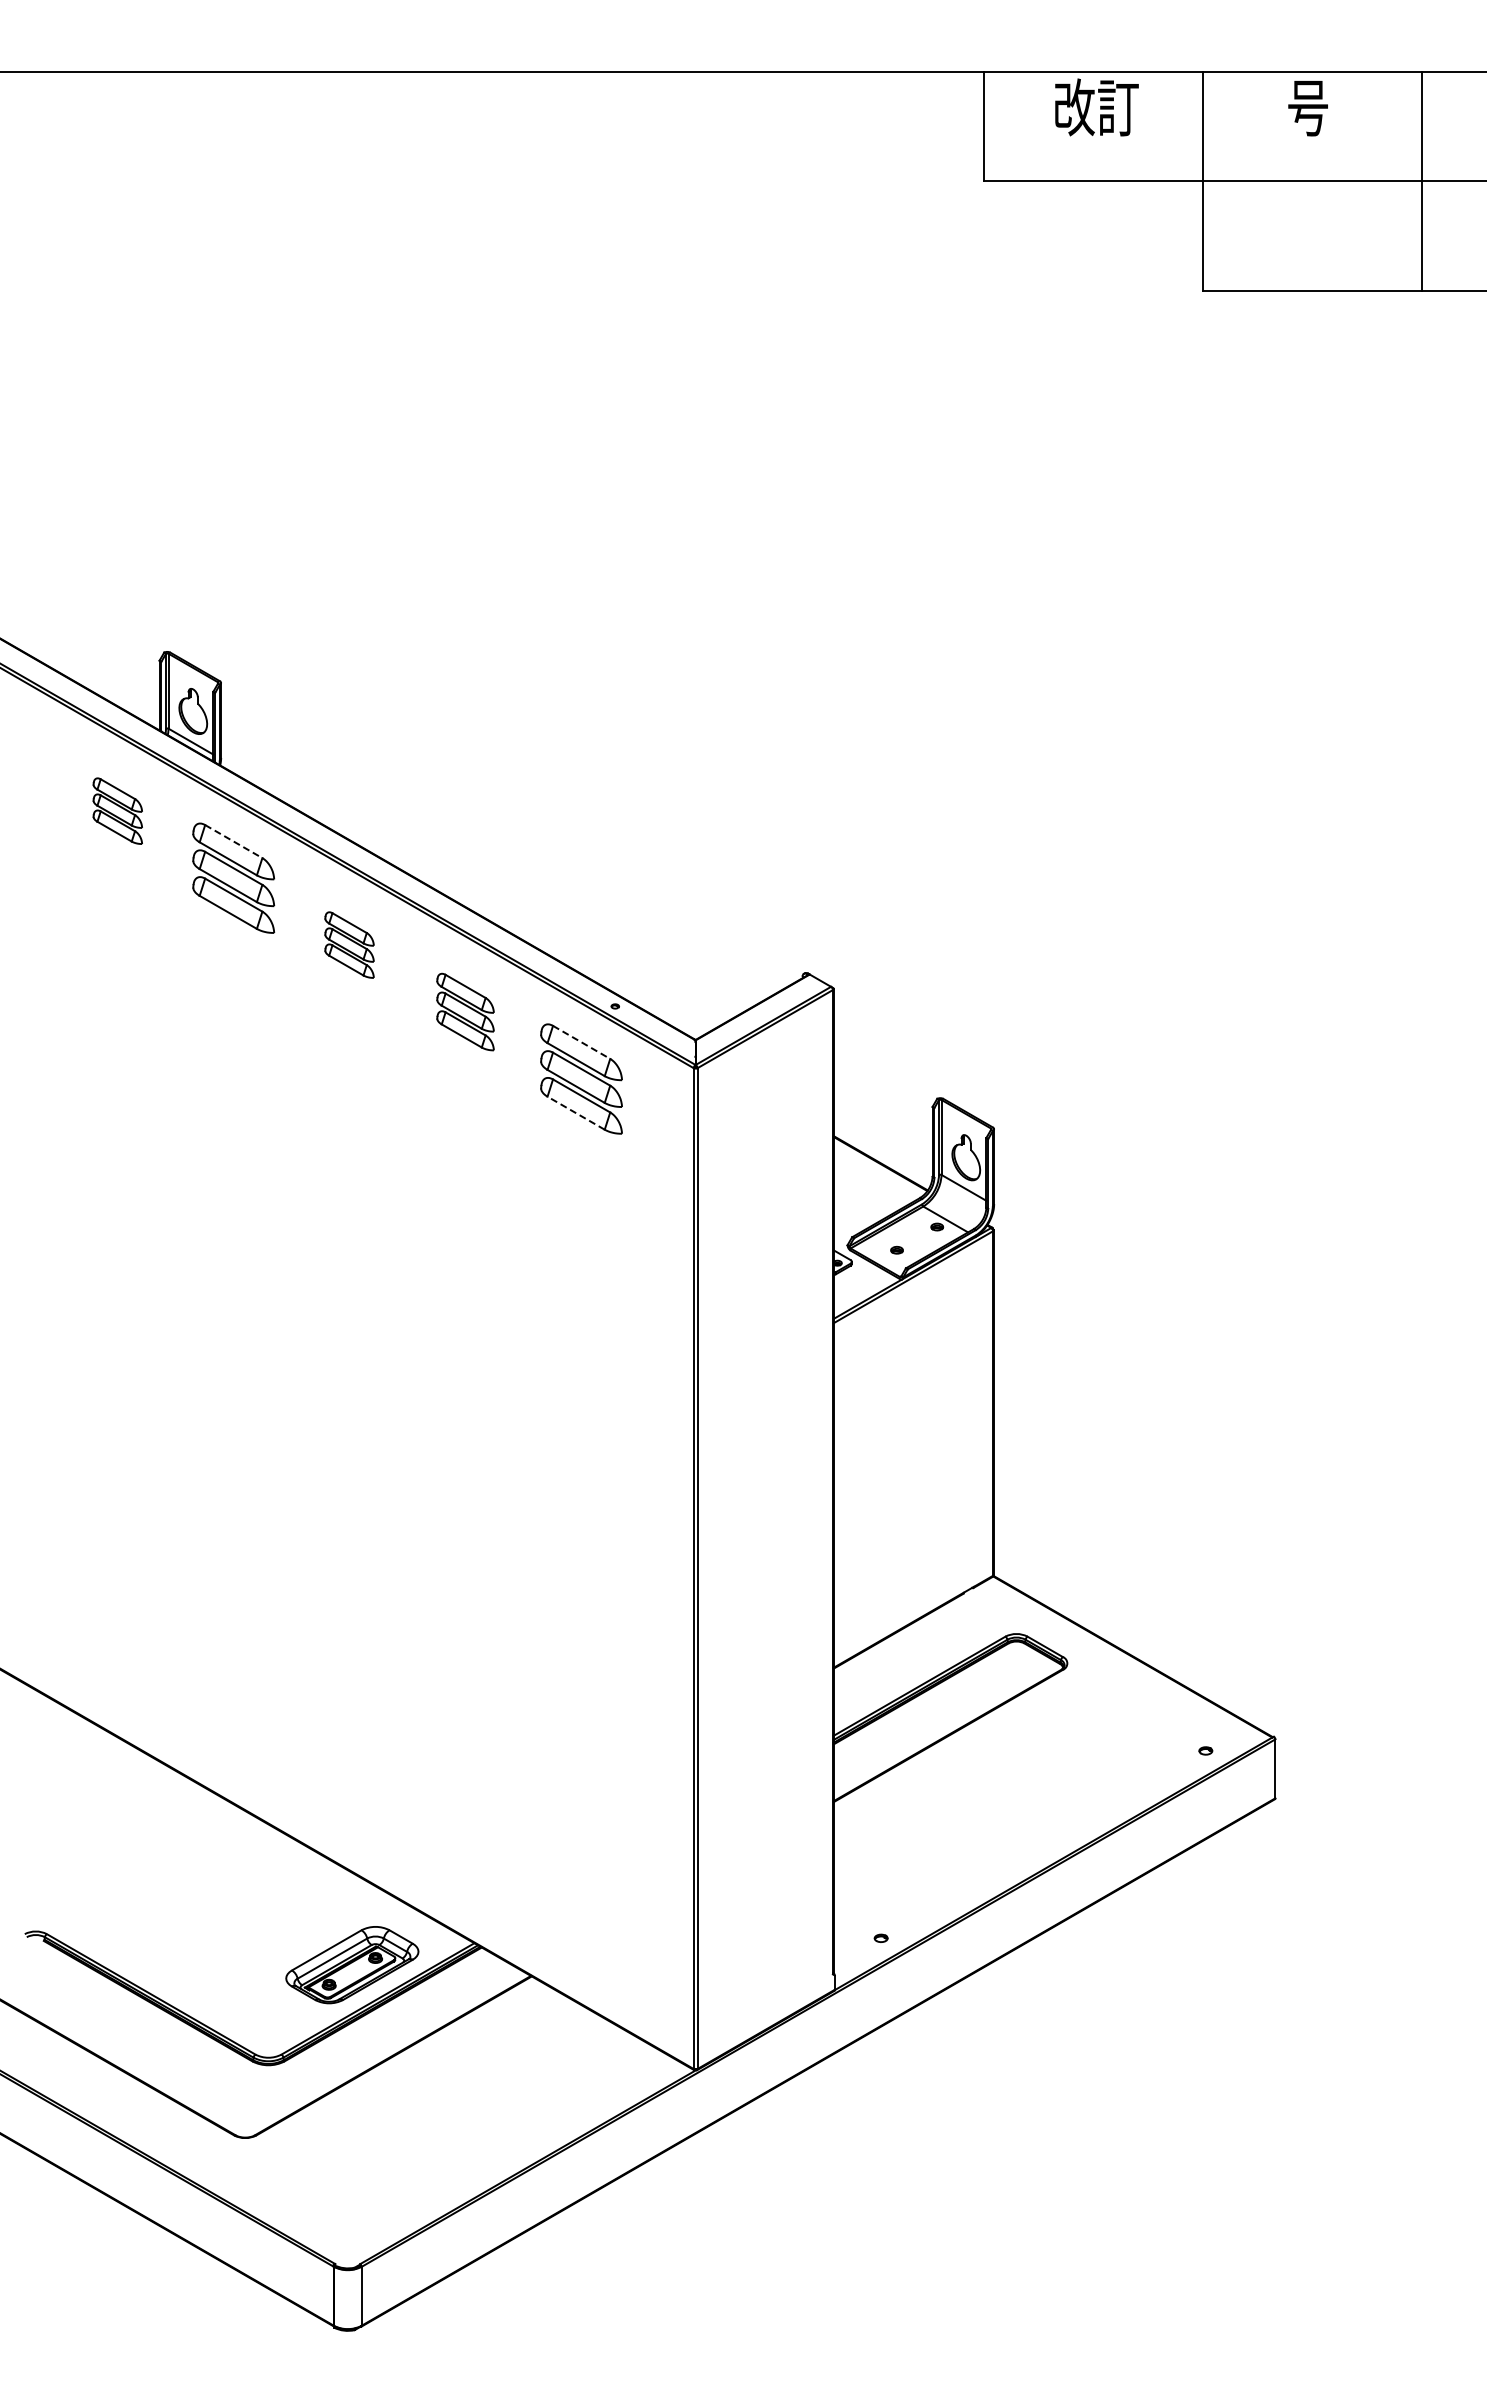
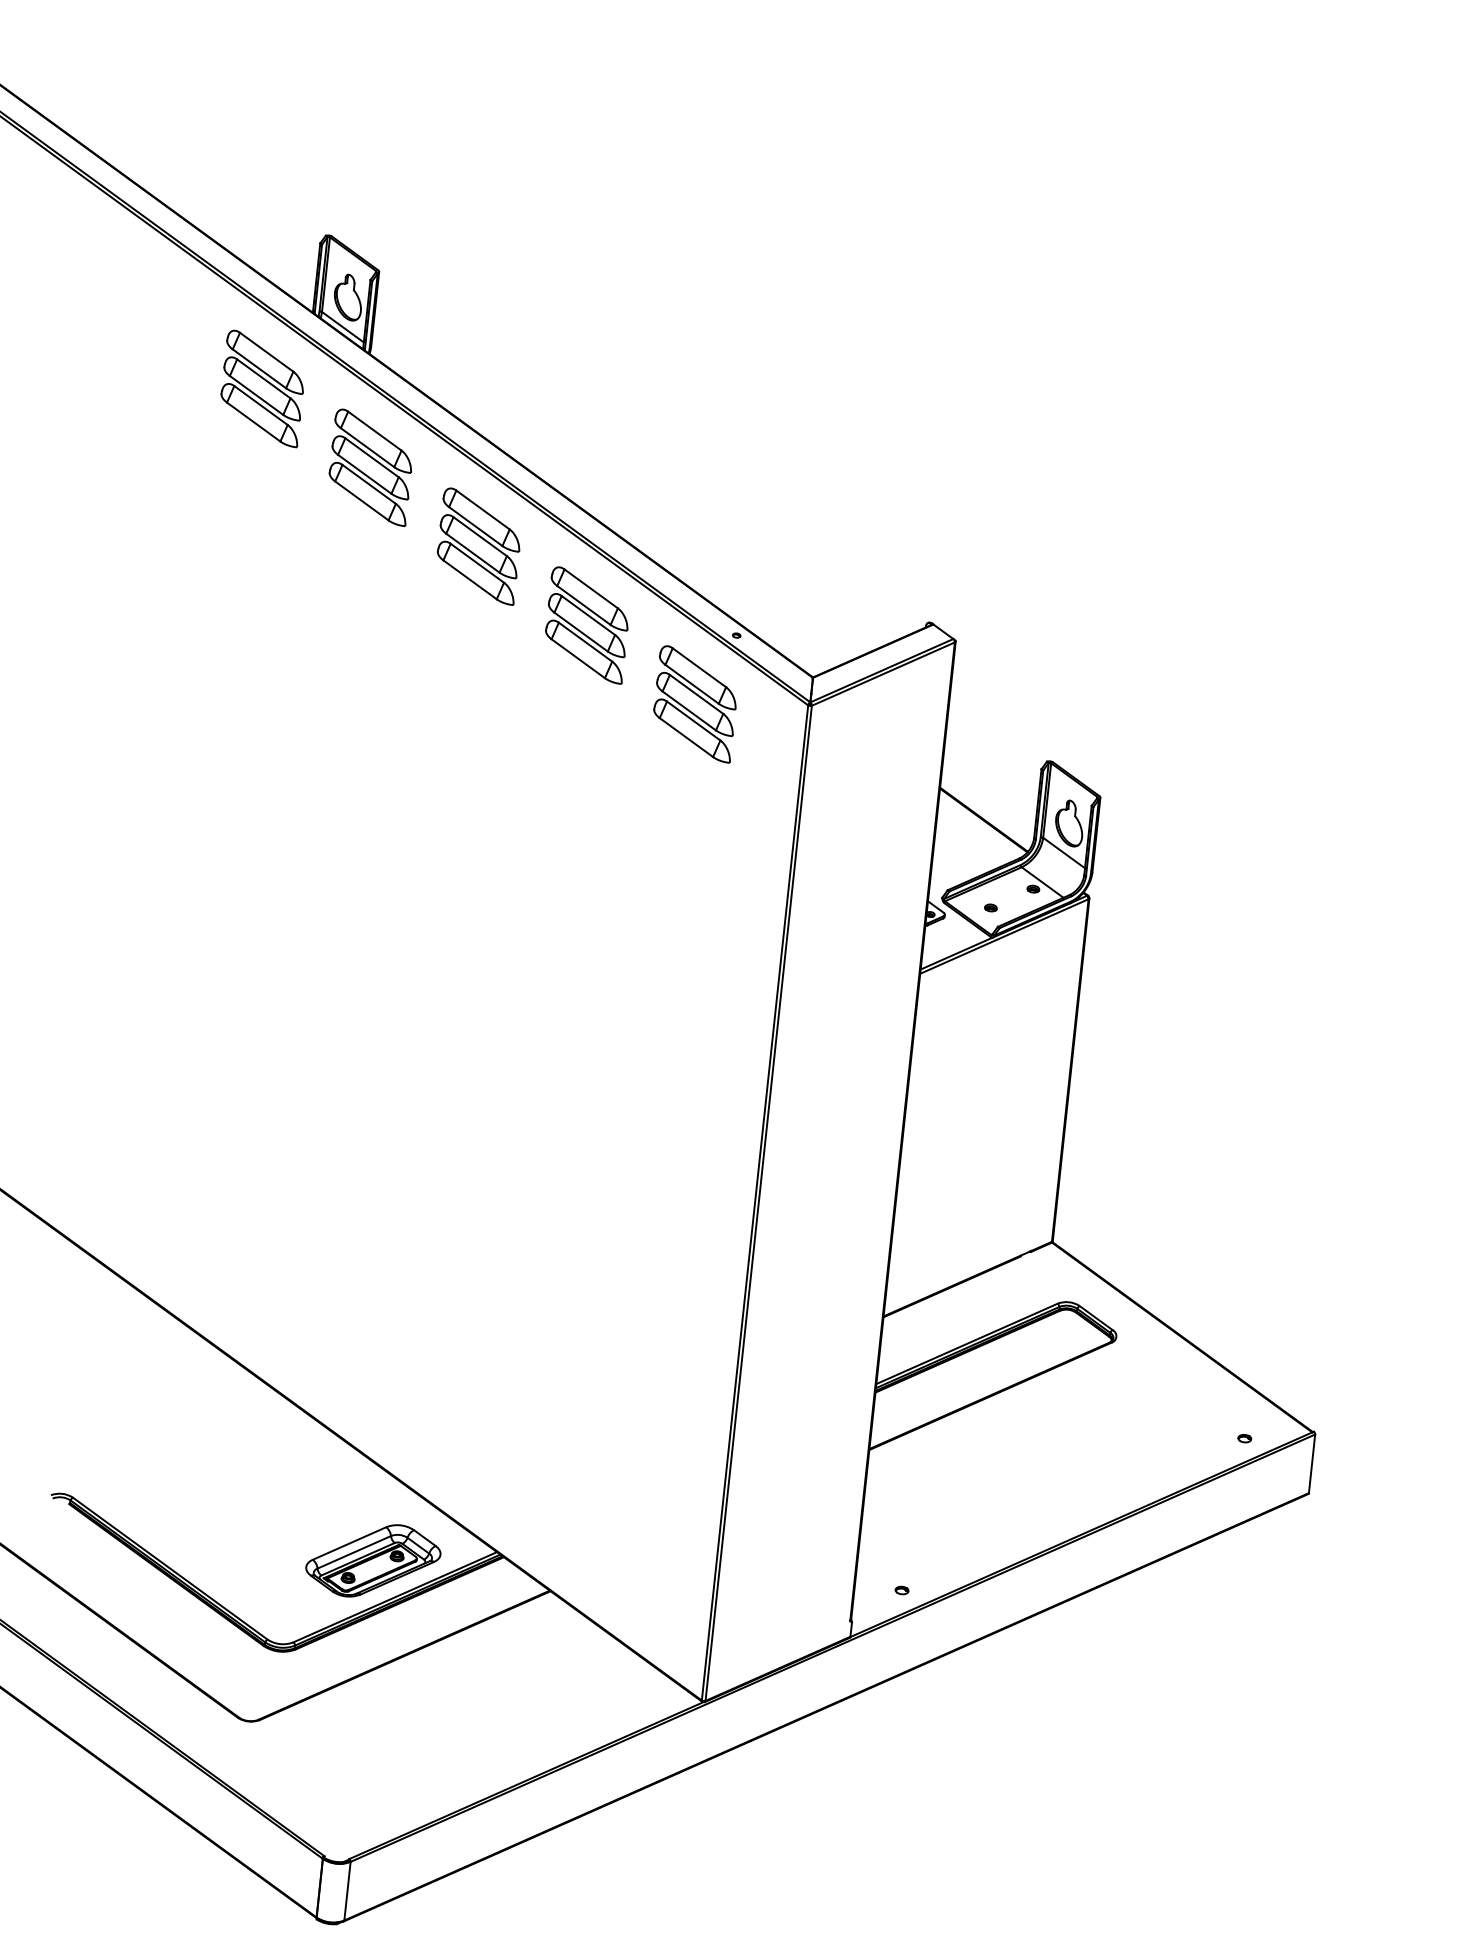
part: (117, 810) -> (262, 387), size x1.67
line: (234, 841) -> (375, 431), dashed -> solid
part: (349, 944) -> (478, 545), size x1.67
part: (465, 1011) -> (587, 624), size x1.43
line: (582, 1042) -> (700, 667), dashed -> solid
line: (575, 1112) -> (685, 736), dashed -> solid

